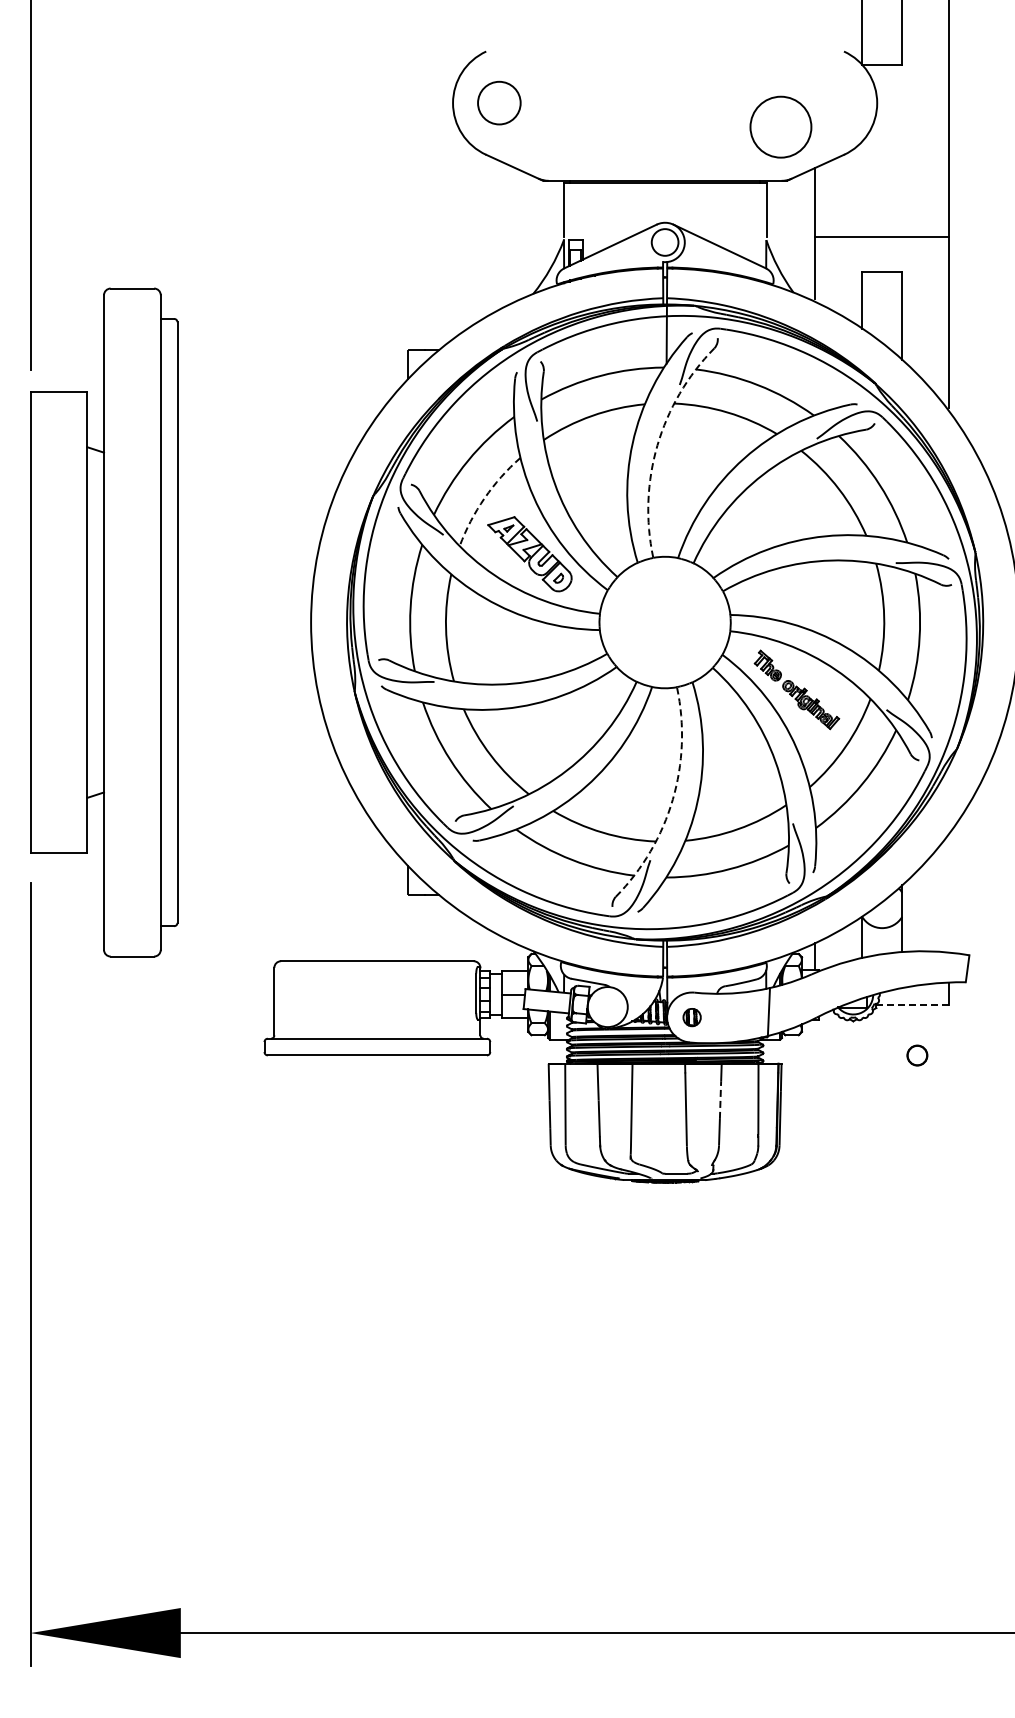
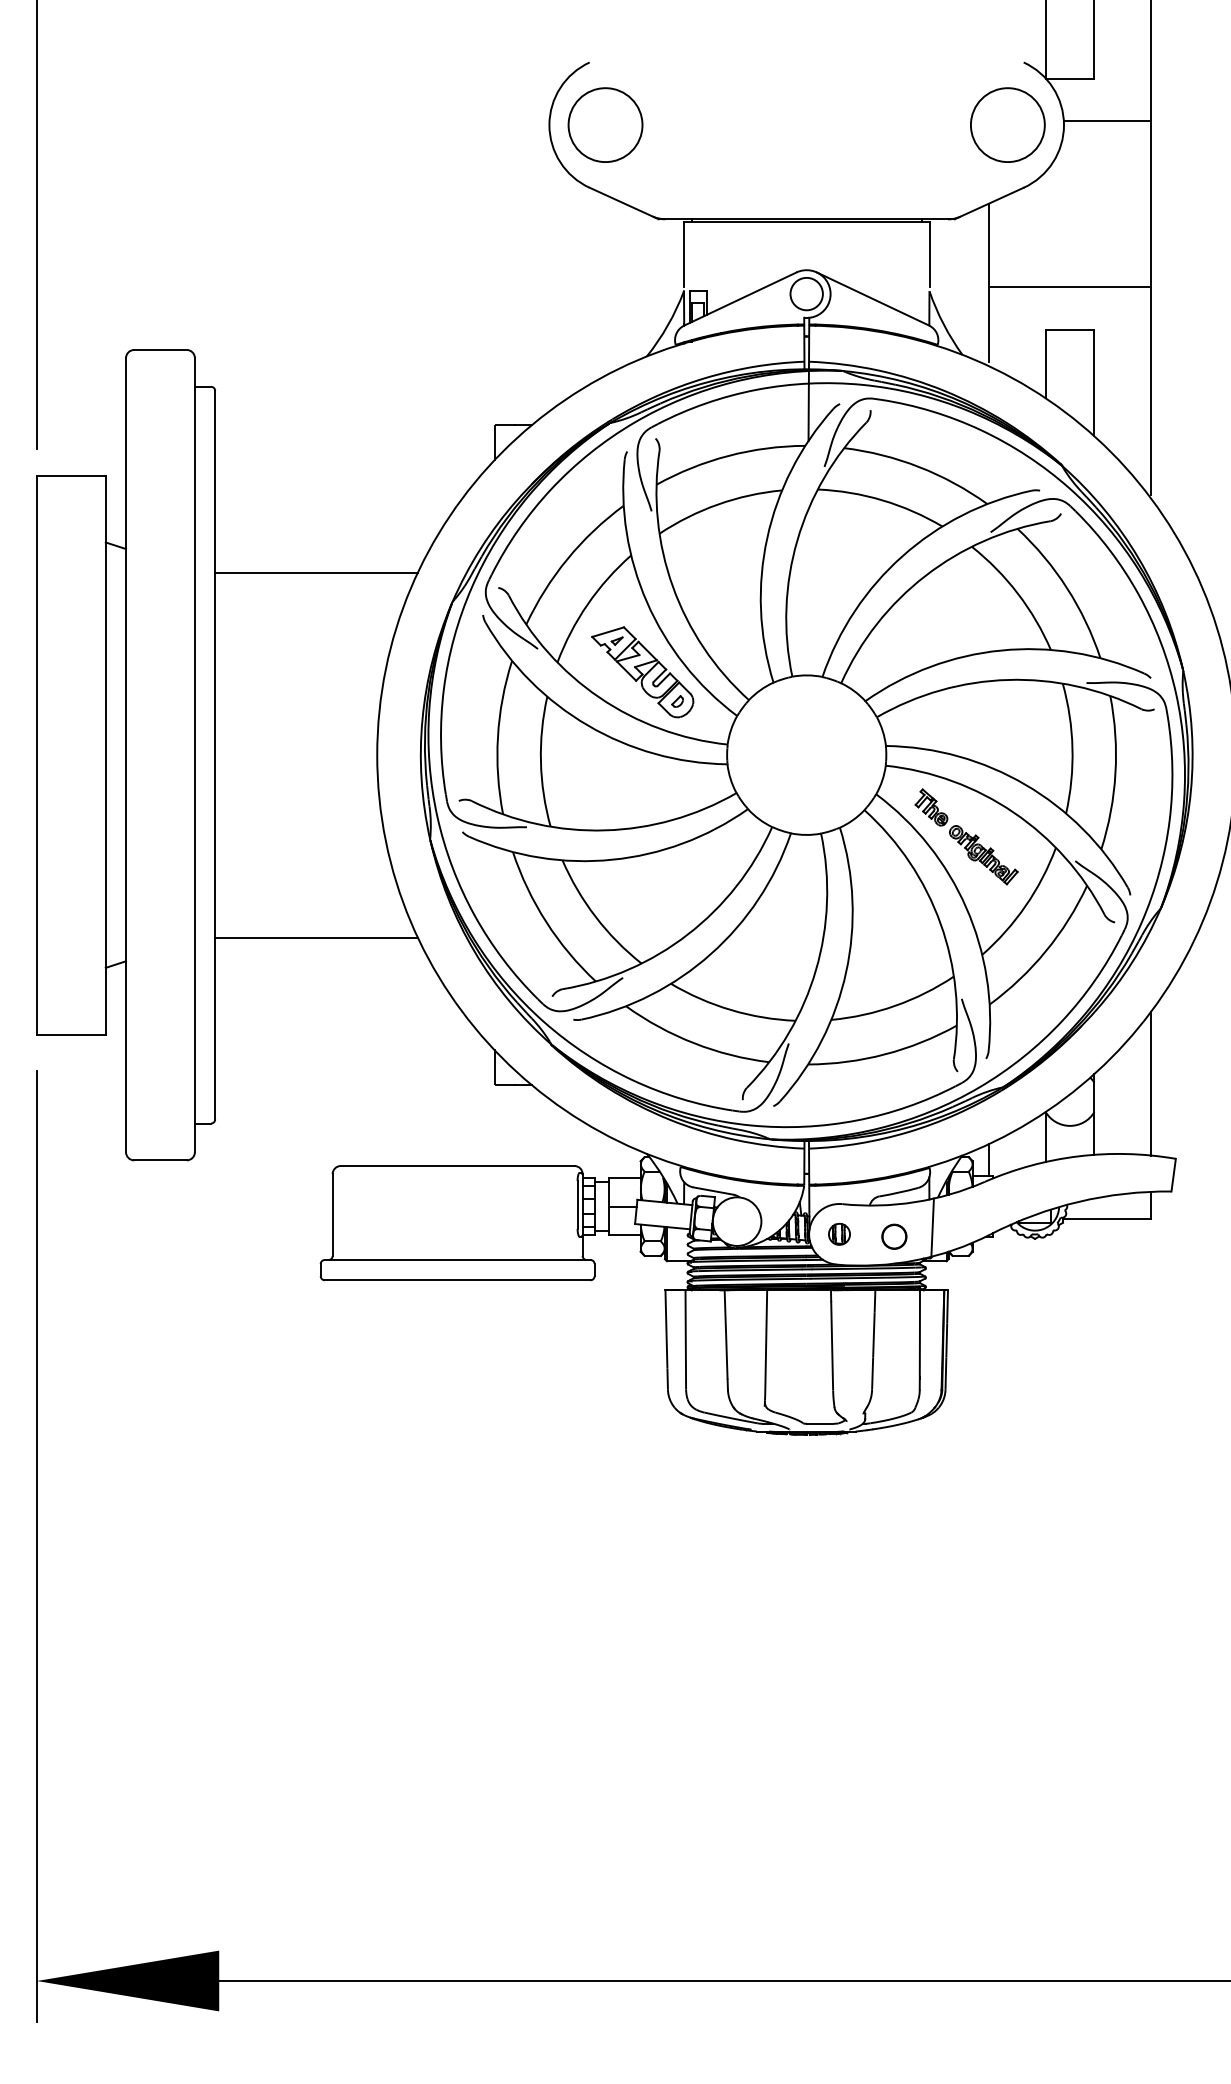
line: (913, 99) -> (1108, 120), added
circle: (499, 102) -> (605, 124), size x1.43
circle: (780, 126) -> (1007, 124), moved
arc: (657, 445) -> (797, 540), dashed -> solid
line: (260, 472) -> (315, 573), added
arc: (484, 498) -> (587, 604), dashed -> solid
line: (260, 772) -> (315, 937), added
arc: (672, 799) -> (815, 969), dashed -> solid
line: (949, 892) -> (1151, 1082), added
line: (912, 1004) -> (1106, 1218), dashed -> solid
circle: (917, 1055) -> (894, 1236), moved
line: (720, 1100) -> (873, 1334), dashed -> solid

